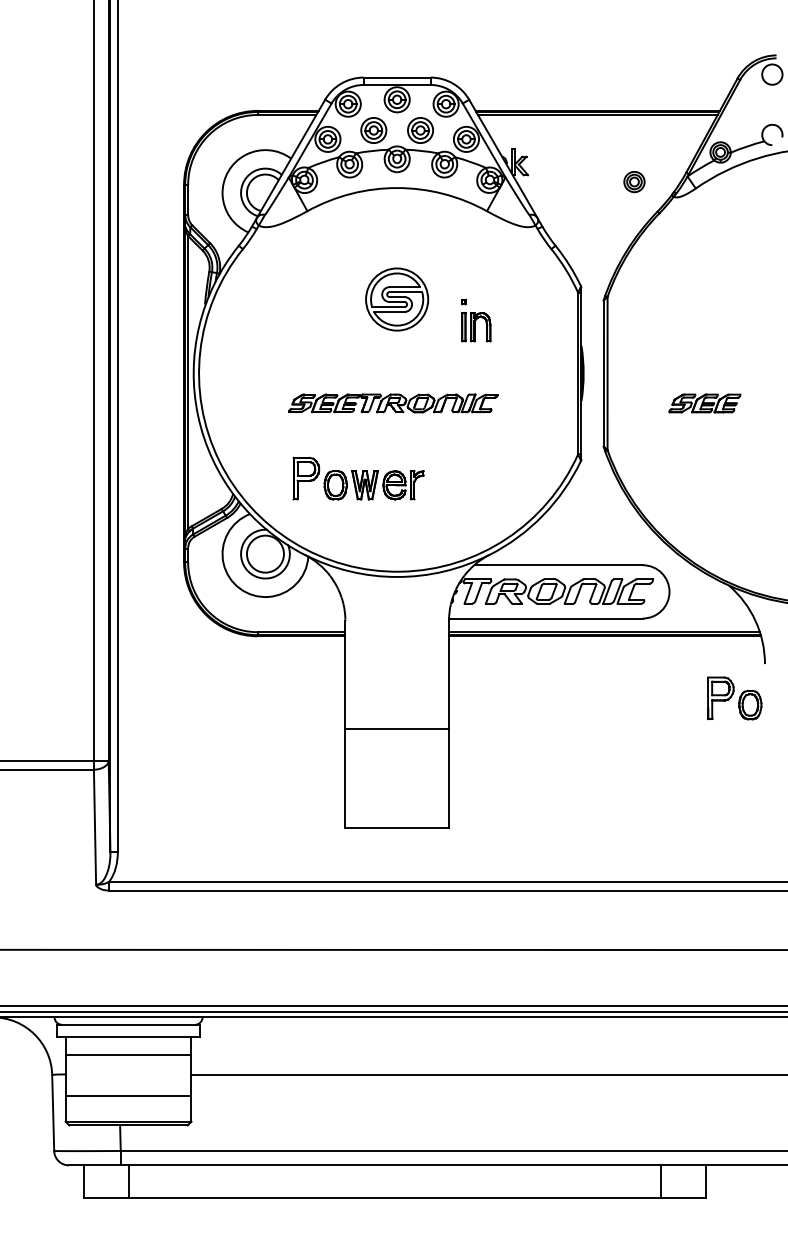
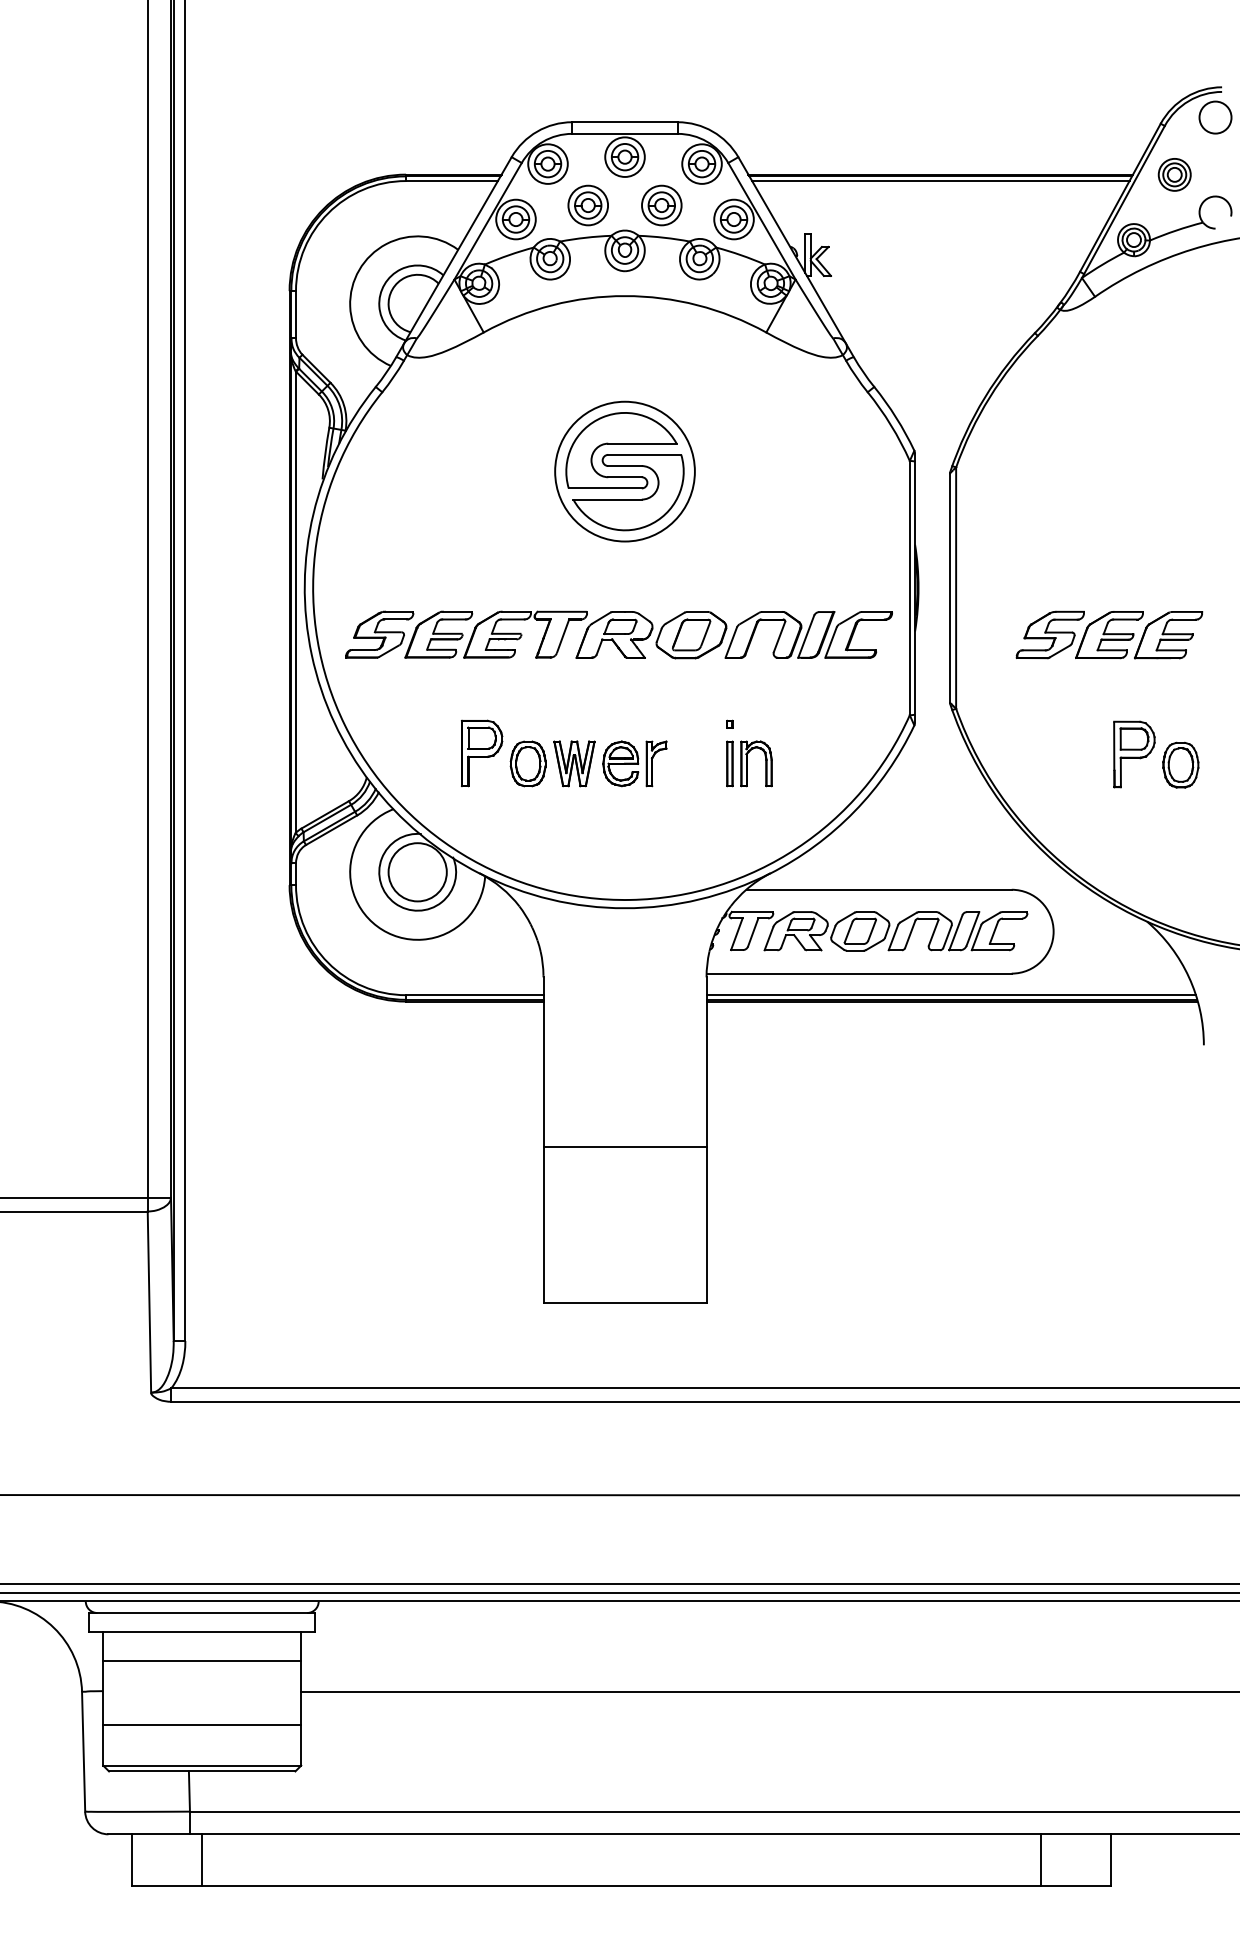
part: (634, 182) -> (1174, 175), moved
part: (396, 299) -> (623, 471), size x1.43
part: (476, 320) -> (749, 753), moved
part: (393, 403) -> (619, 635), size x1.67
part: (704, 403) -> (1108, 635), size x1.67
part: (734, 698) -> (1155, 754), moved

